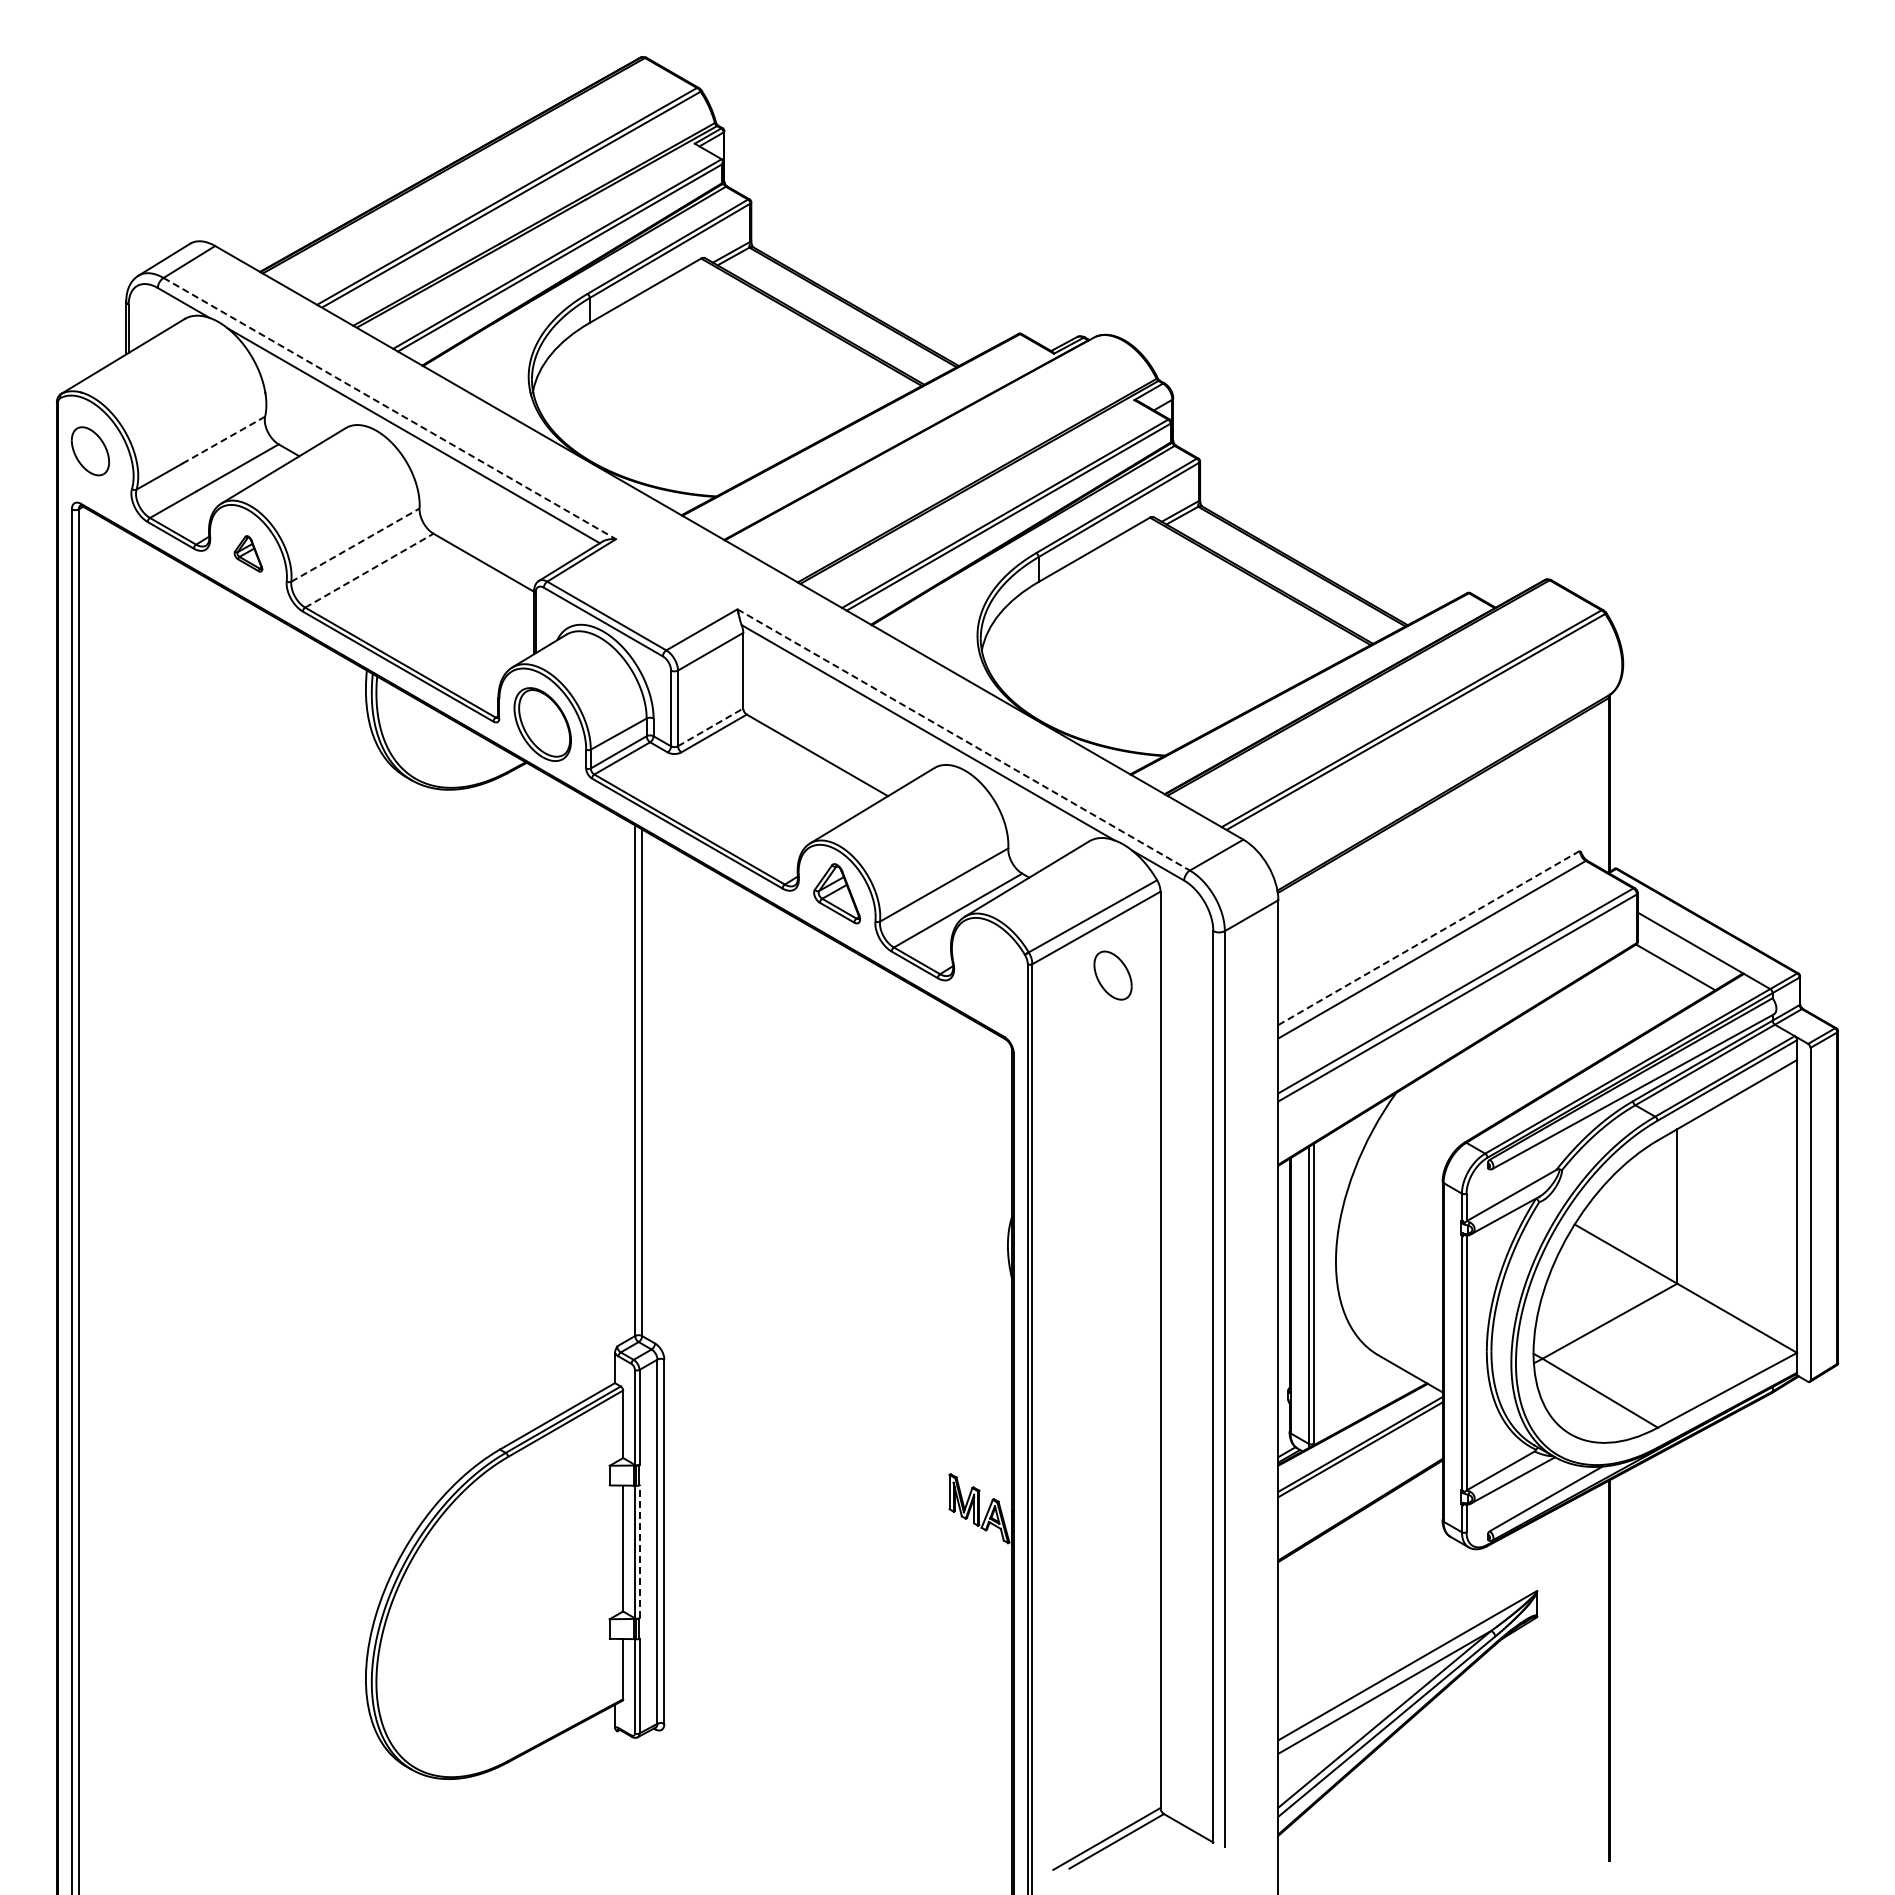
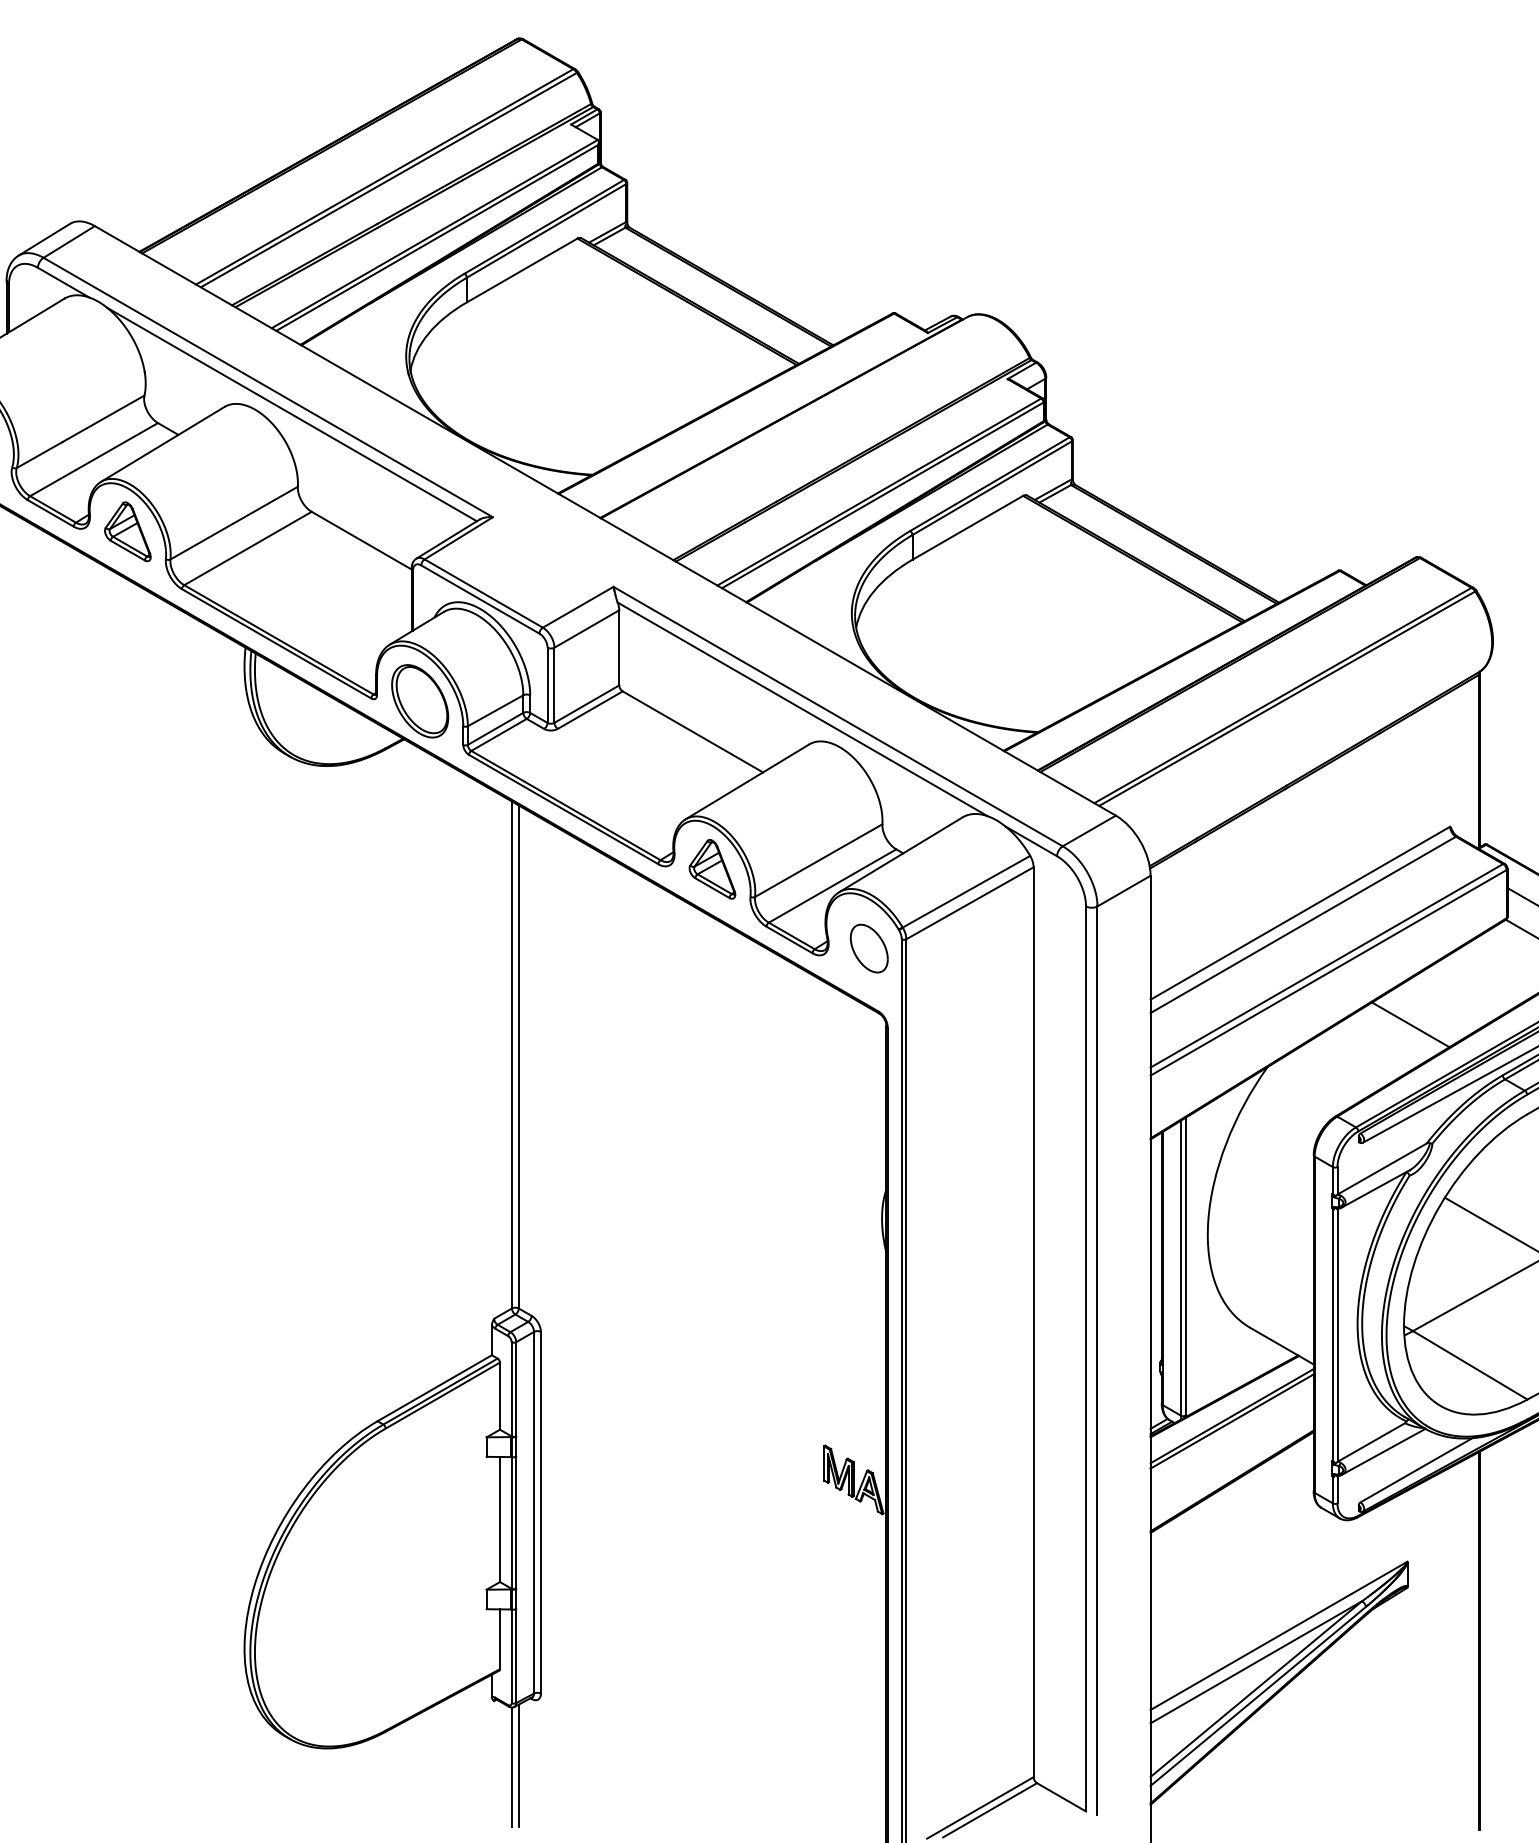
line: (390, 408) -> (268, 387), dashed -> solid
line: (223, 440) -> (103, 419), dashed -> solid
line: (355, 545) -> (234, 523), dashed -> solid
part: (248, 553) -> (127, 531), size x1.67
line: (369, 570) -> (248, 548), dashed -> solid
line: (710, 727) -> (586, 704), dashed -> solid
line: (964, 740) -> (838, 717), dashed -> solid
line: (1429, 937) -> (1300, 912), dashed -> solid
part: (1112, 975) -> (868, 948), moved
line: (1540, 1049) -> (1410, 1023), added
line: (639, 1551) -> (516, 1522), dashed -> solid
line: (642, 1796) -> (519, 1765), added
line: (635, 1797) -> (512, 1766), added

